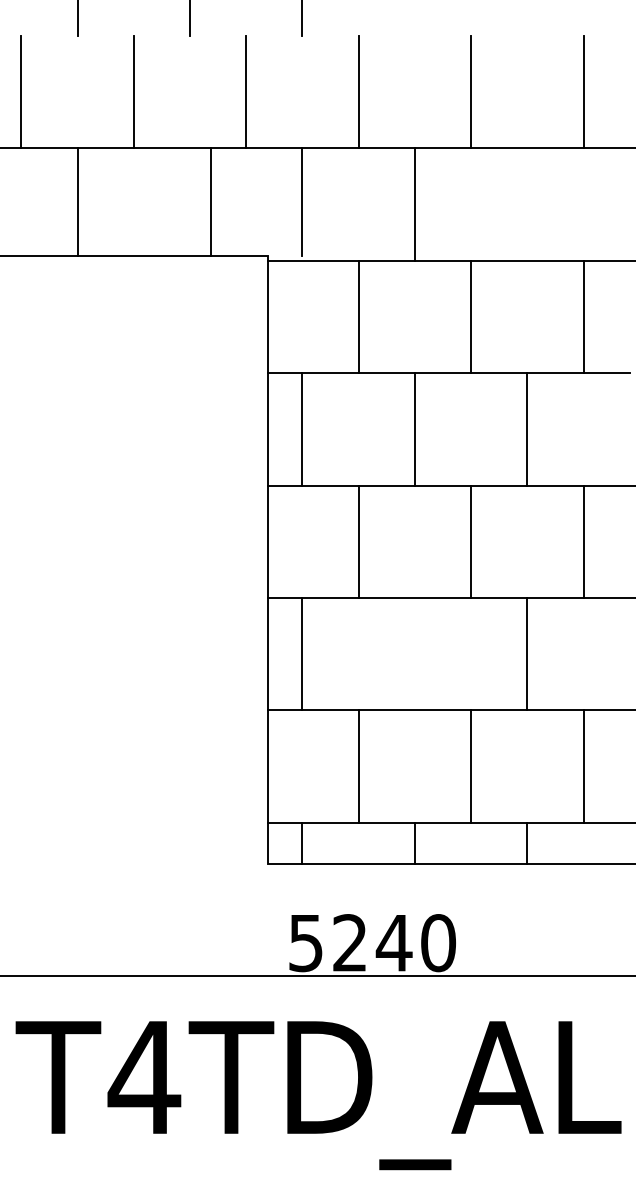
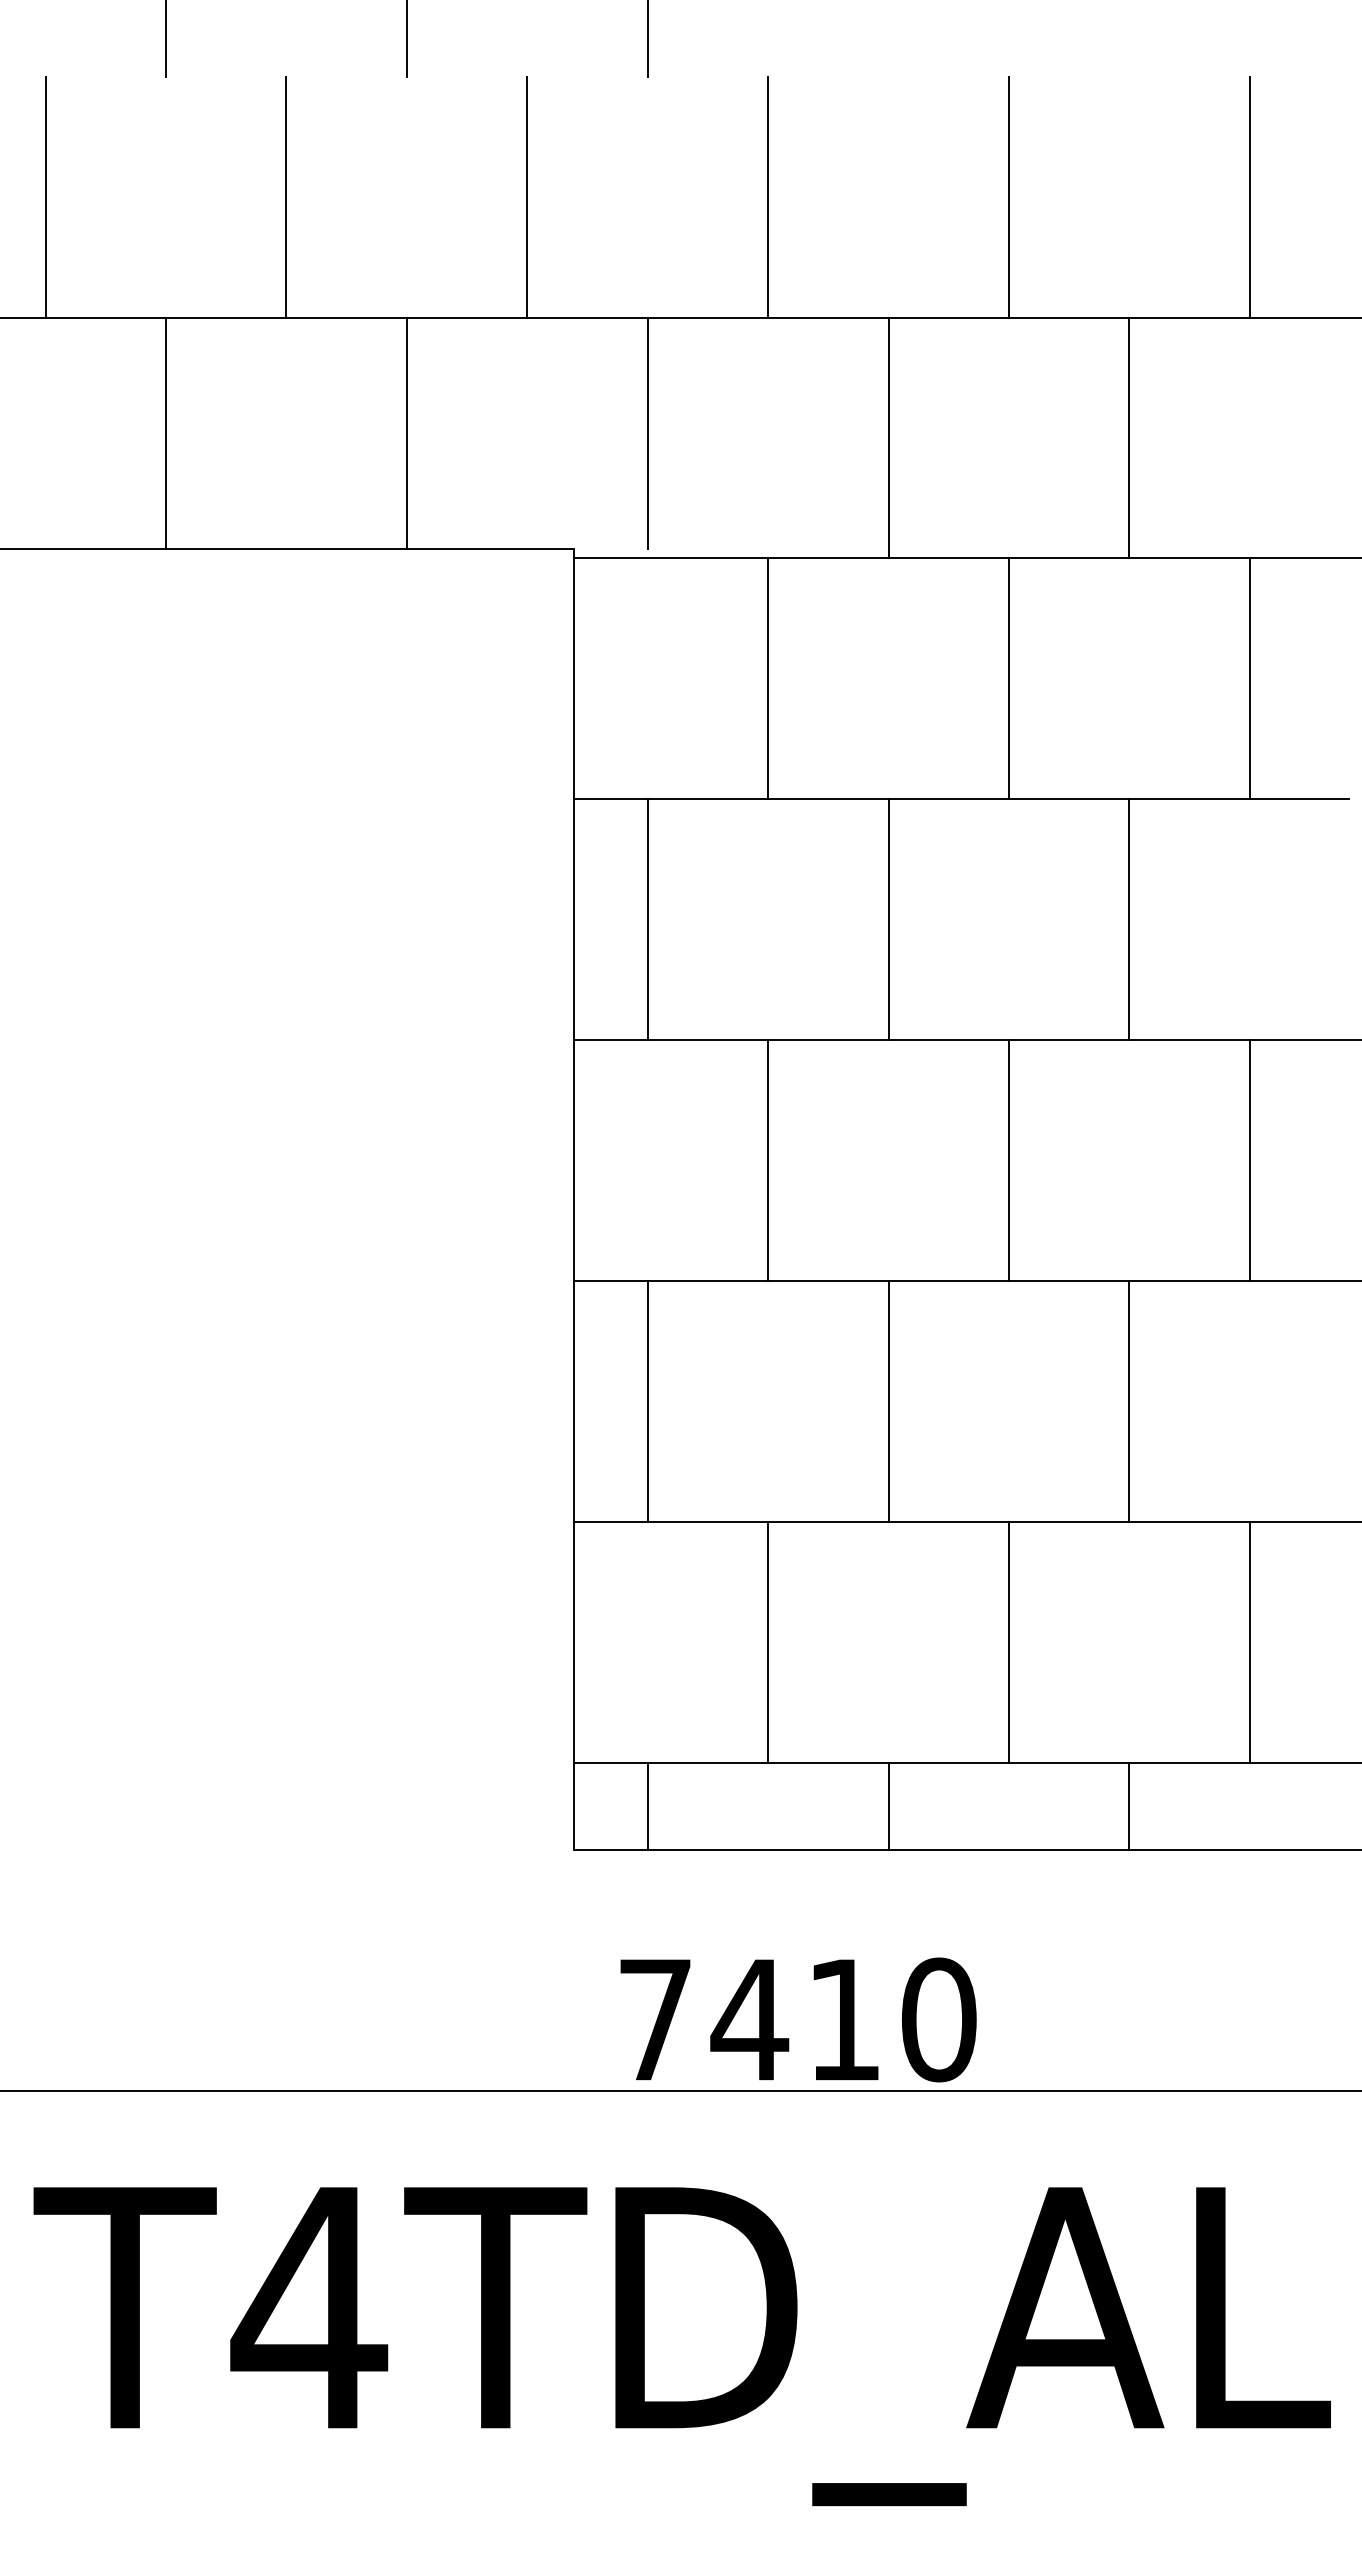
line: (210, 202) -> (405, 433), moved
line: (527, 204) -> (1129, 438), added
line: (414, 654) -> (887, 1401), added
text: (350, 943) -> (750, 2020), 5240 -> 7410

